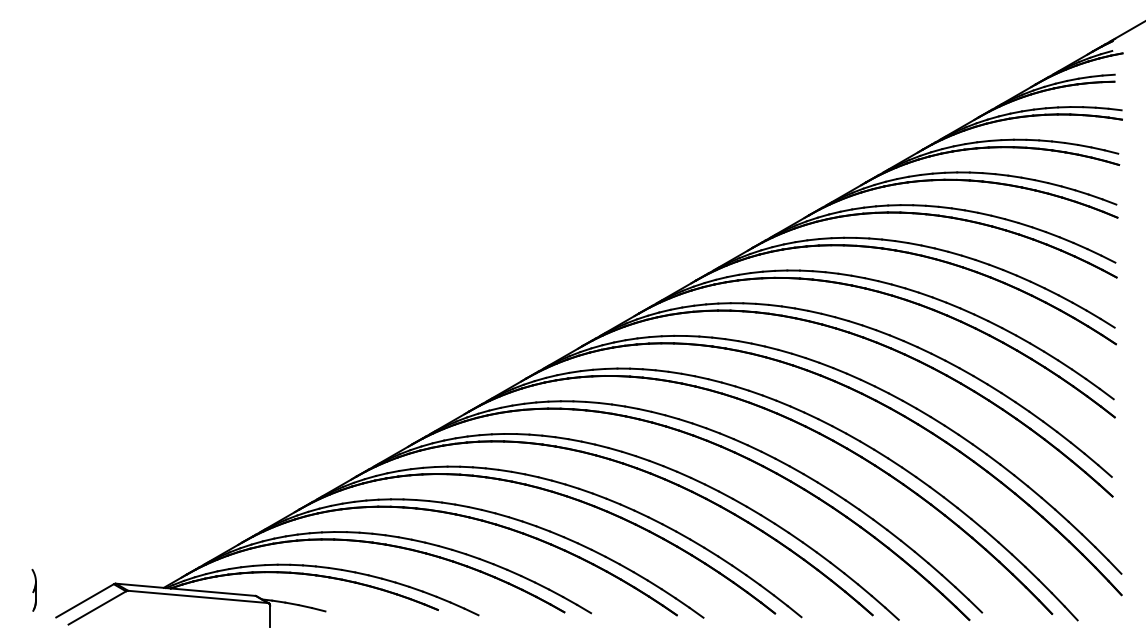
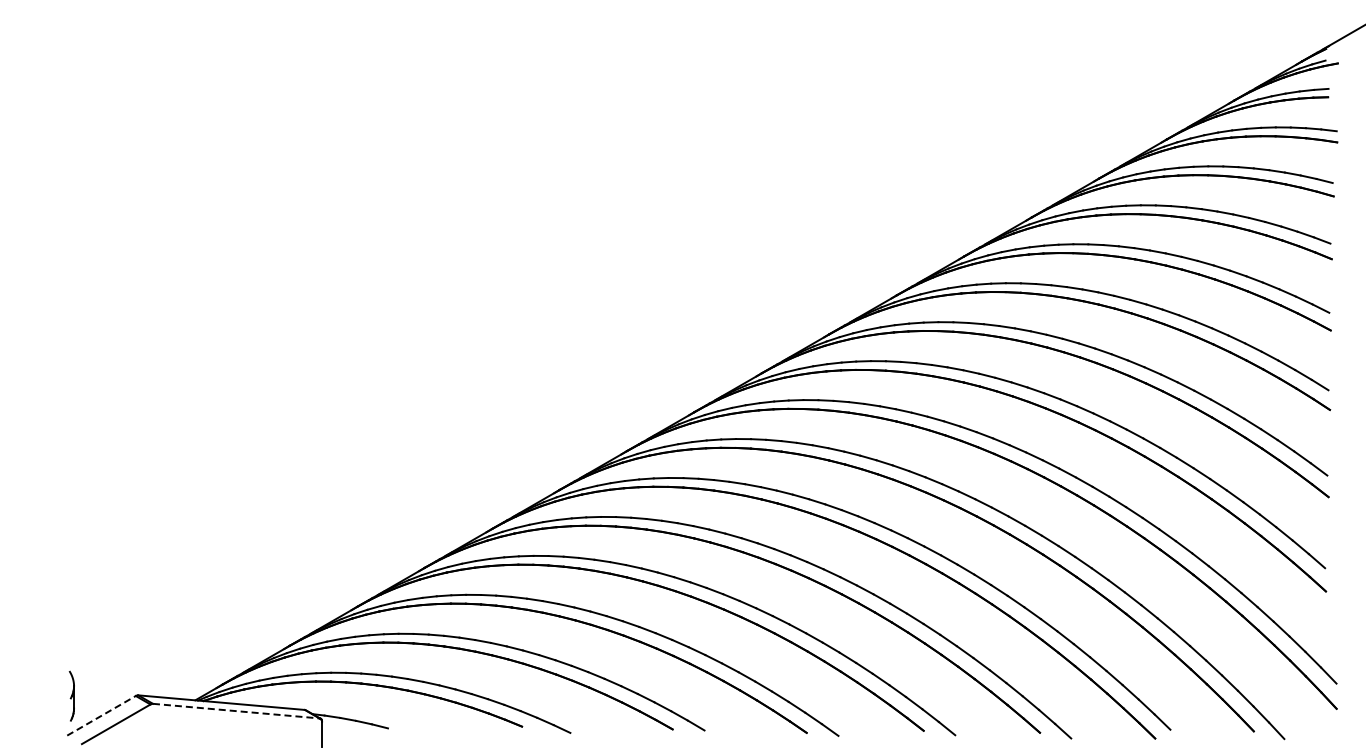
part: (33, 589) -> (71, 695), moved
line: (198, 597) -> (236, 711), solid -> dashed
line: (85, 600) -> (101, 715), solid -> dashed

